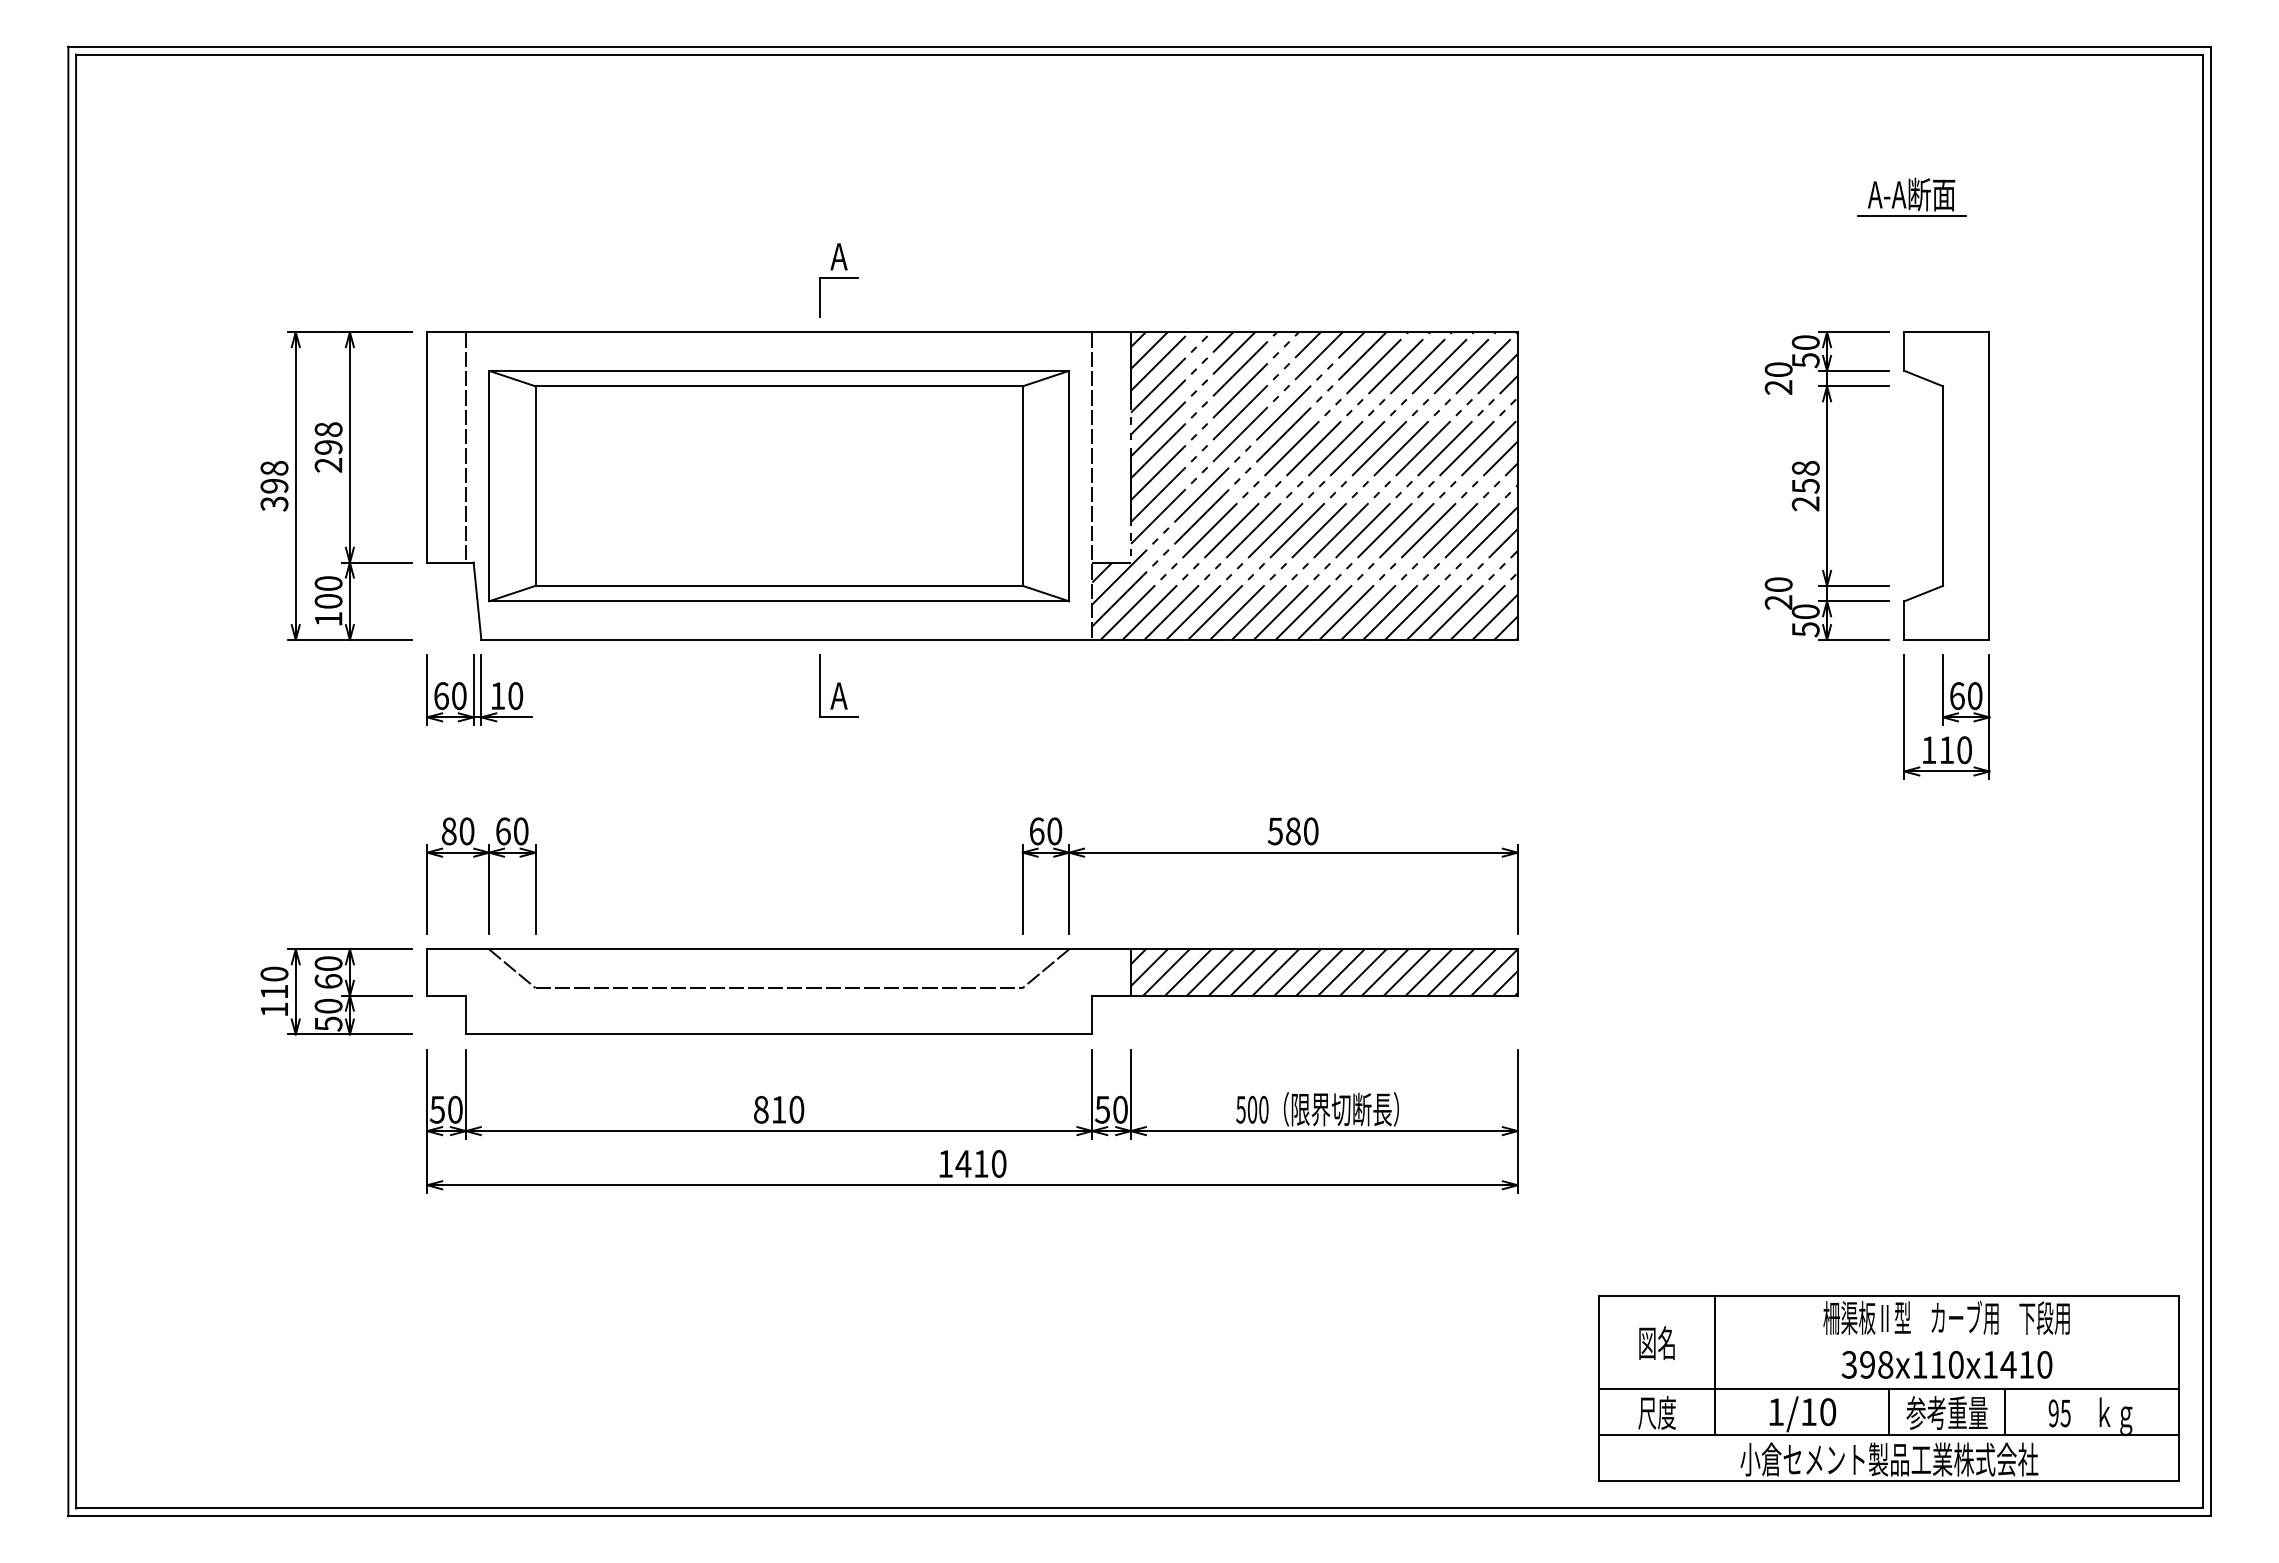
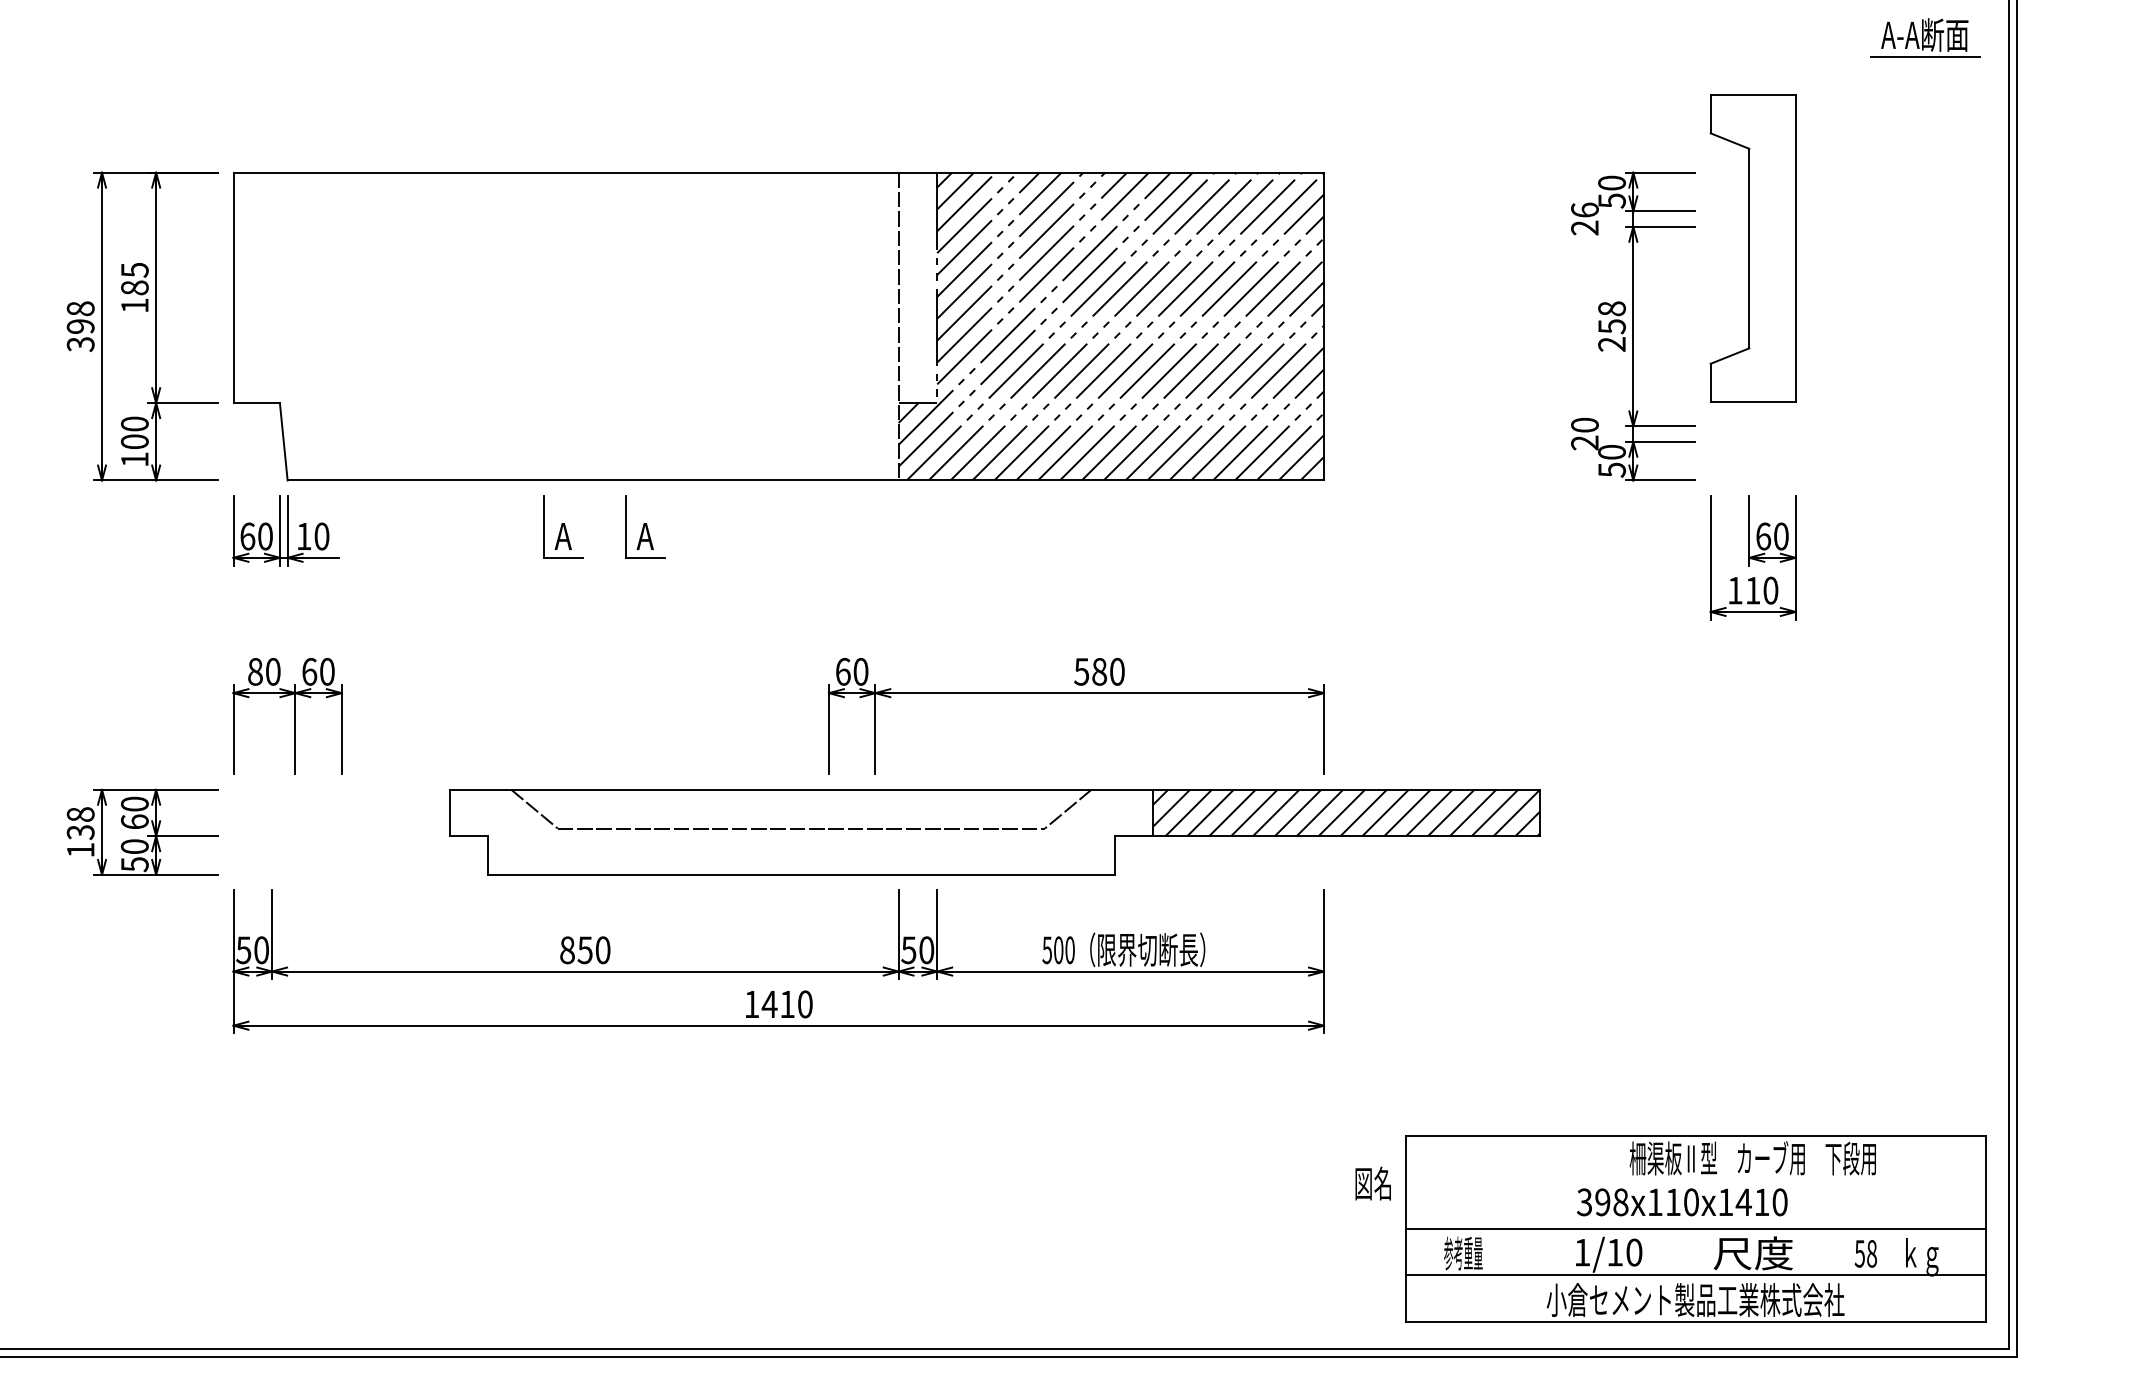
part: (1911, 196) -> (1924, 36), moved
part: (838, 280) -> (644, 120), removed
text: (1778, 369) -> (1584, 209), 20 -> 26
text: (328, 447) -> (134, 287), 298 -> 185
line: (465, 447) -> (271, 287), removed
part: (779, 485) -> (585, 325), removed
part: (1946, 485) -> (1752, 247), moved
part: (756, 685) -> (562, 525), added
text: (274, 982) -> (80, 822), 110 -> 138
part: (972, 991) -> (994, 831), moved
text: (778, 1109) -> (584, 949), 810 -> 850
text: (1656, 1342) -> (1372, 1182), moved
line: (1715, 1364) -> (1521, 1204), removed
text: (1946, 1364) -> (1681, 1201), moved
line: (1889, 1411) -> (1695, 1251), removed
line: (2005, 1411) -> (1811, 1251), removed
text: (1656, 1412) -> (1462, 1252), 尺度 -> 参考重量
text: (1946, 1412) -> (1752, 1252), 参考重量 -> 尺度
text: (2059, 1413) -> (1865, 1253), 95 -> 58

